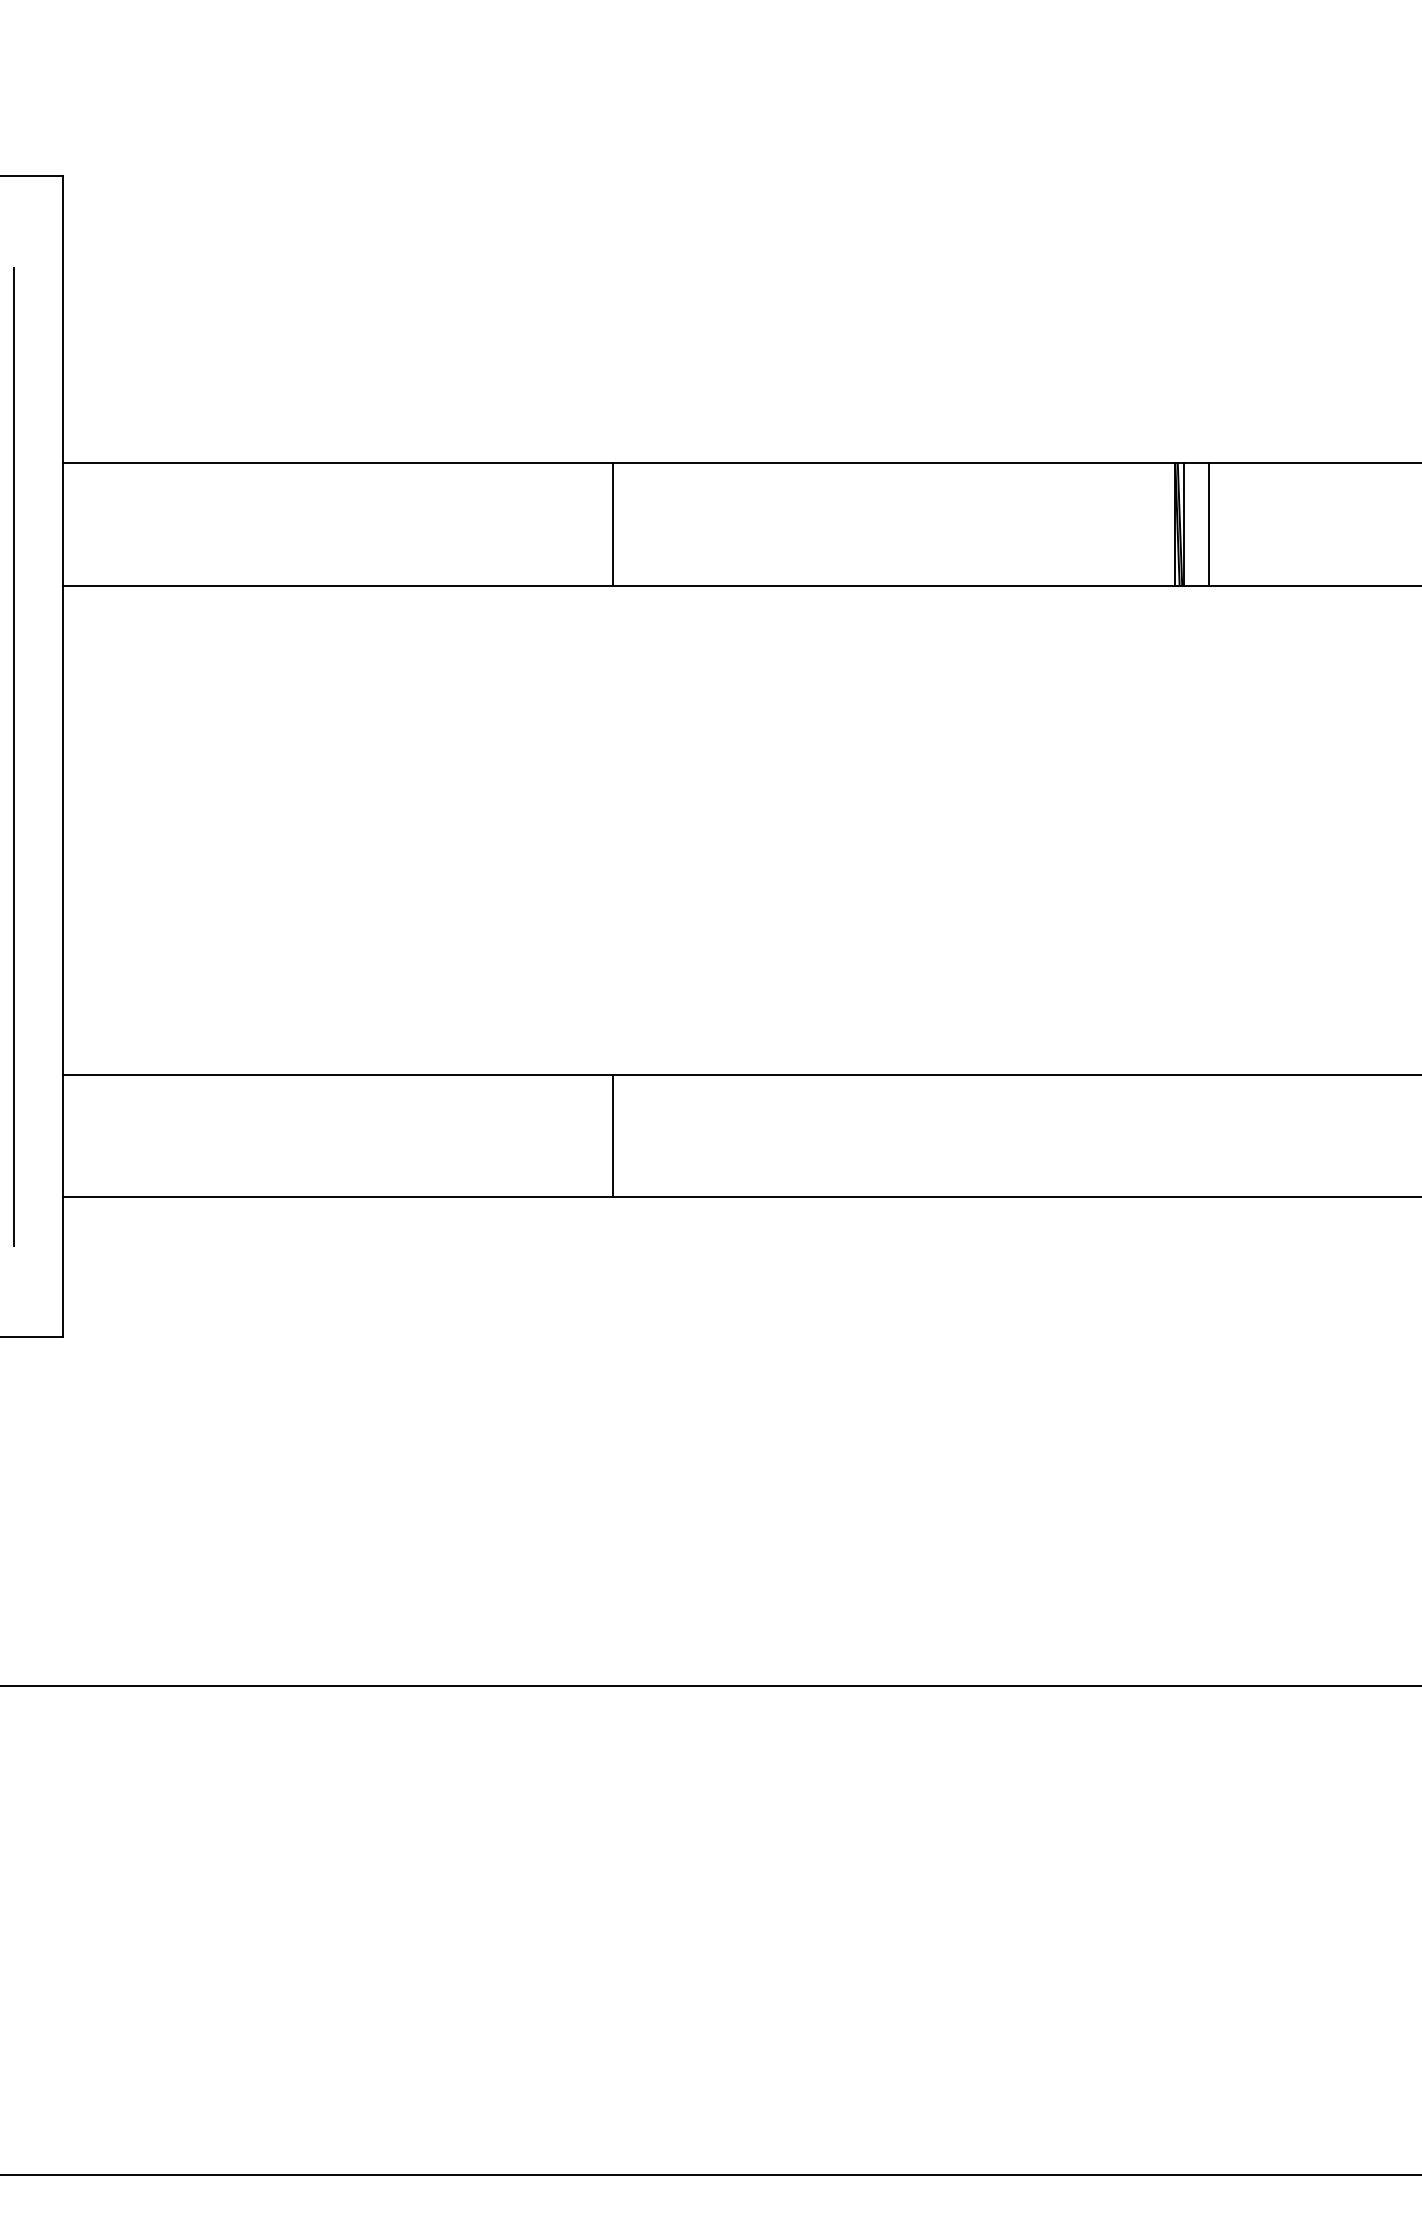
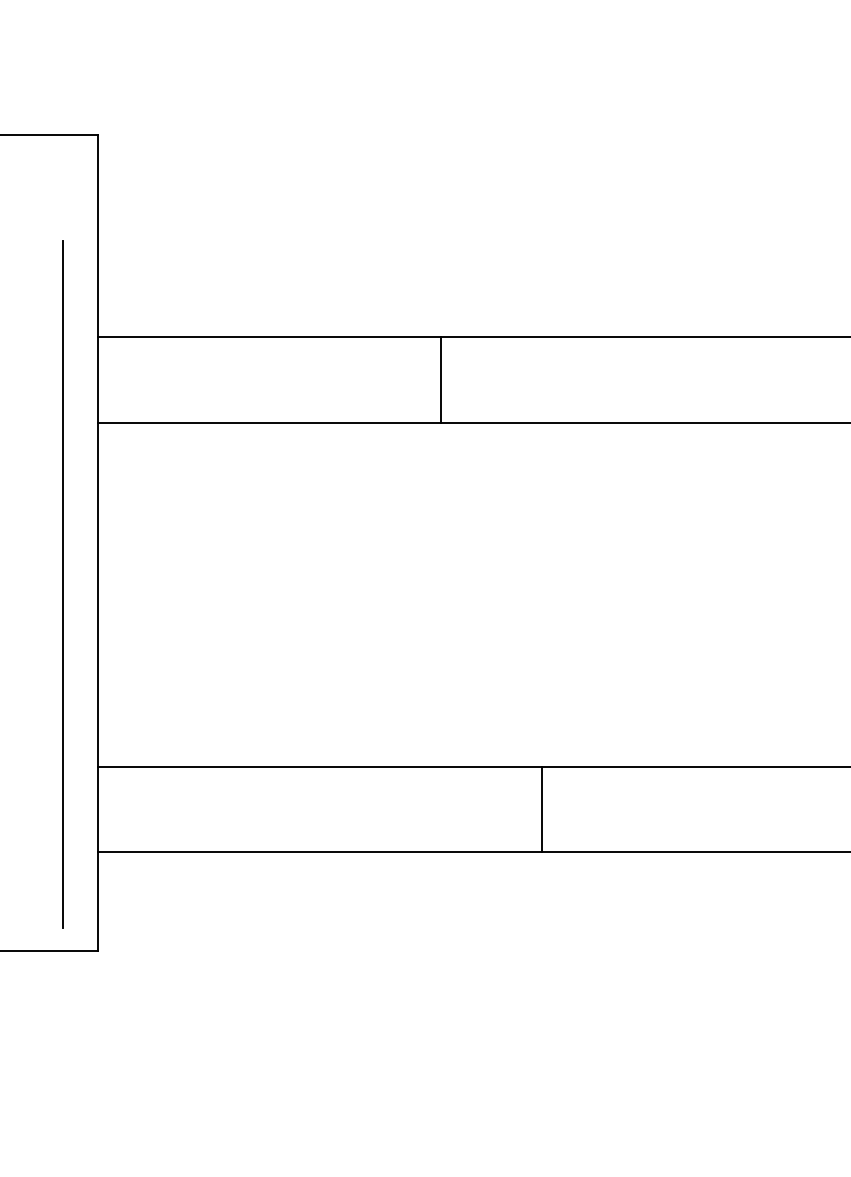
line: (613, 524) -> (441, 380), moved
line: (13, 756) -> (62, 584), moved
line: (613, 1135) -> (541, 809), moved

